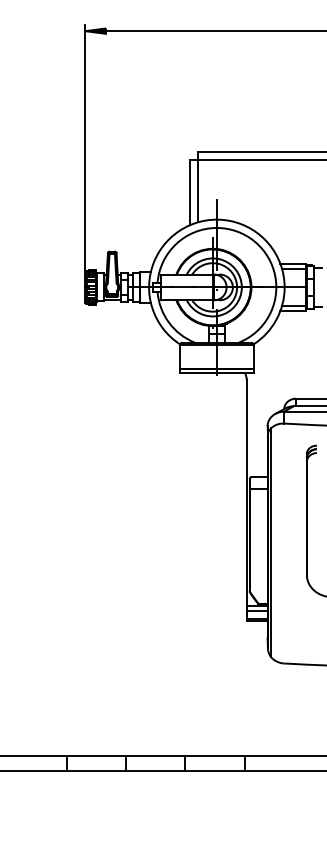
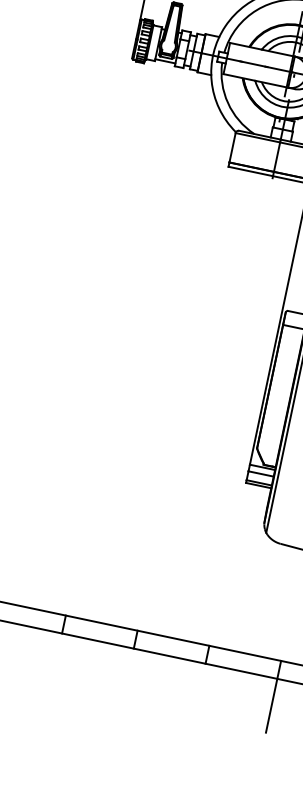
line: (304, 785) -> (273, 696), added

